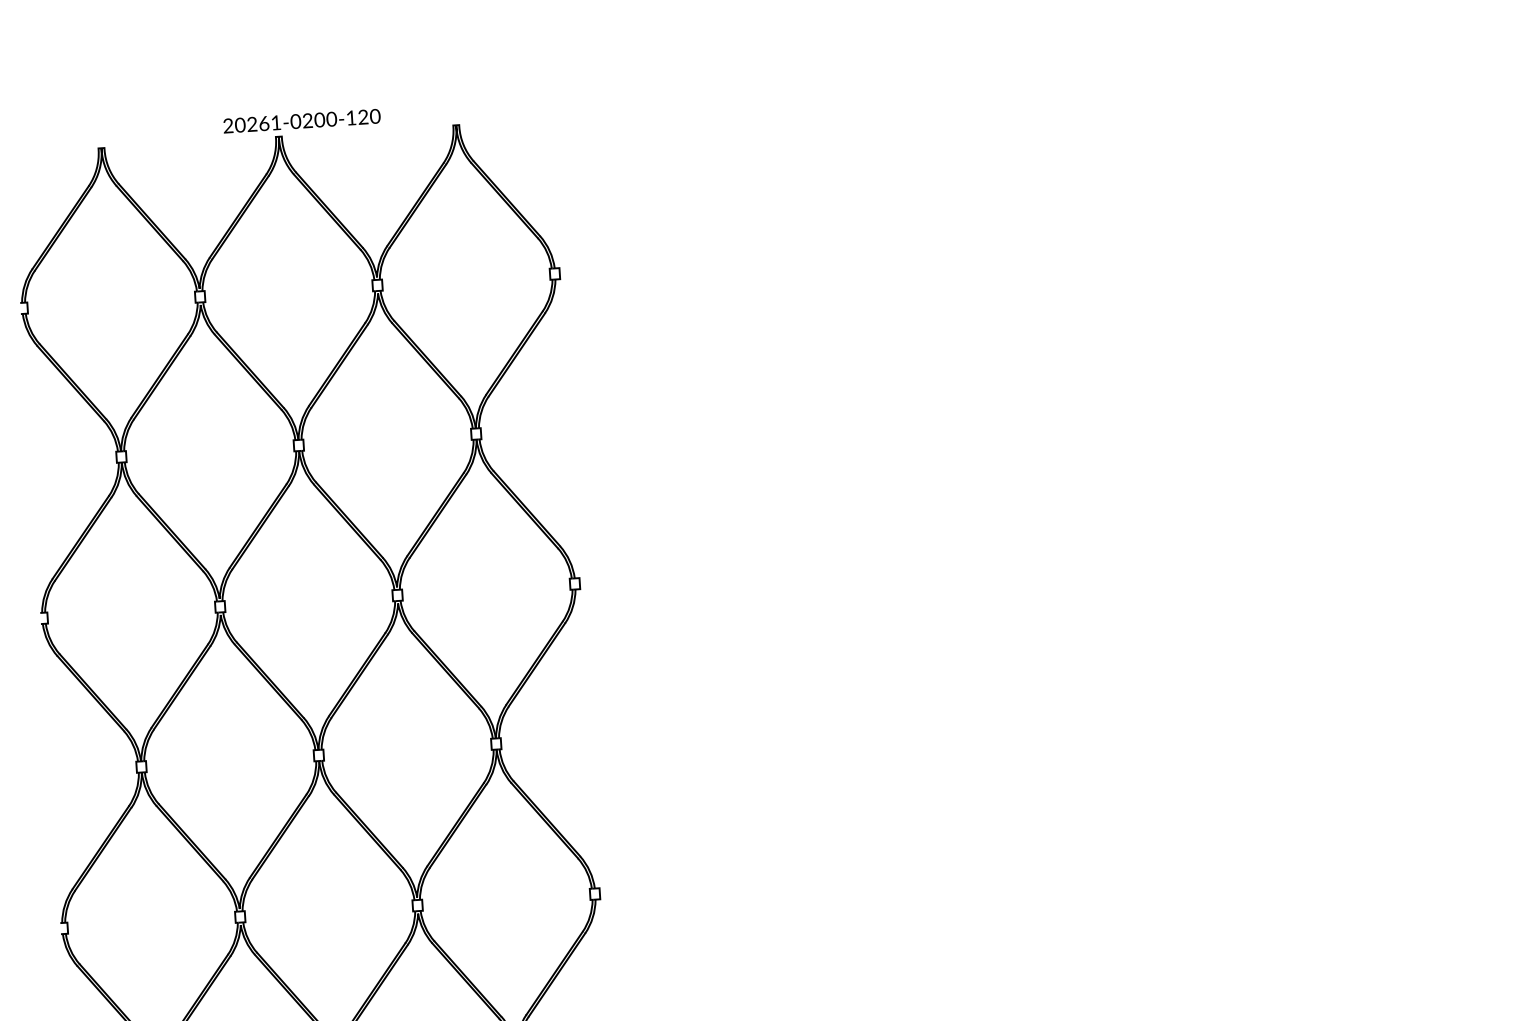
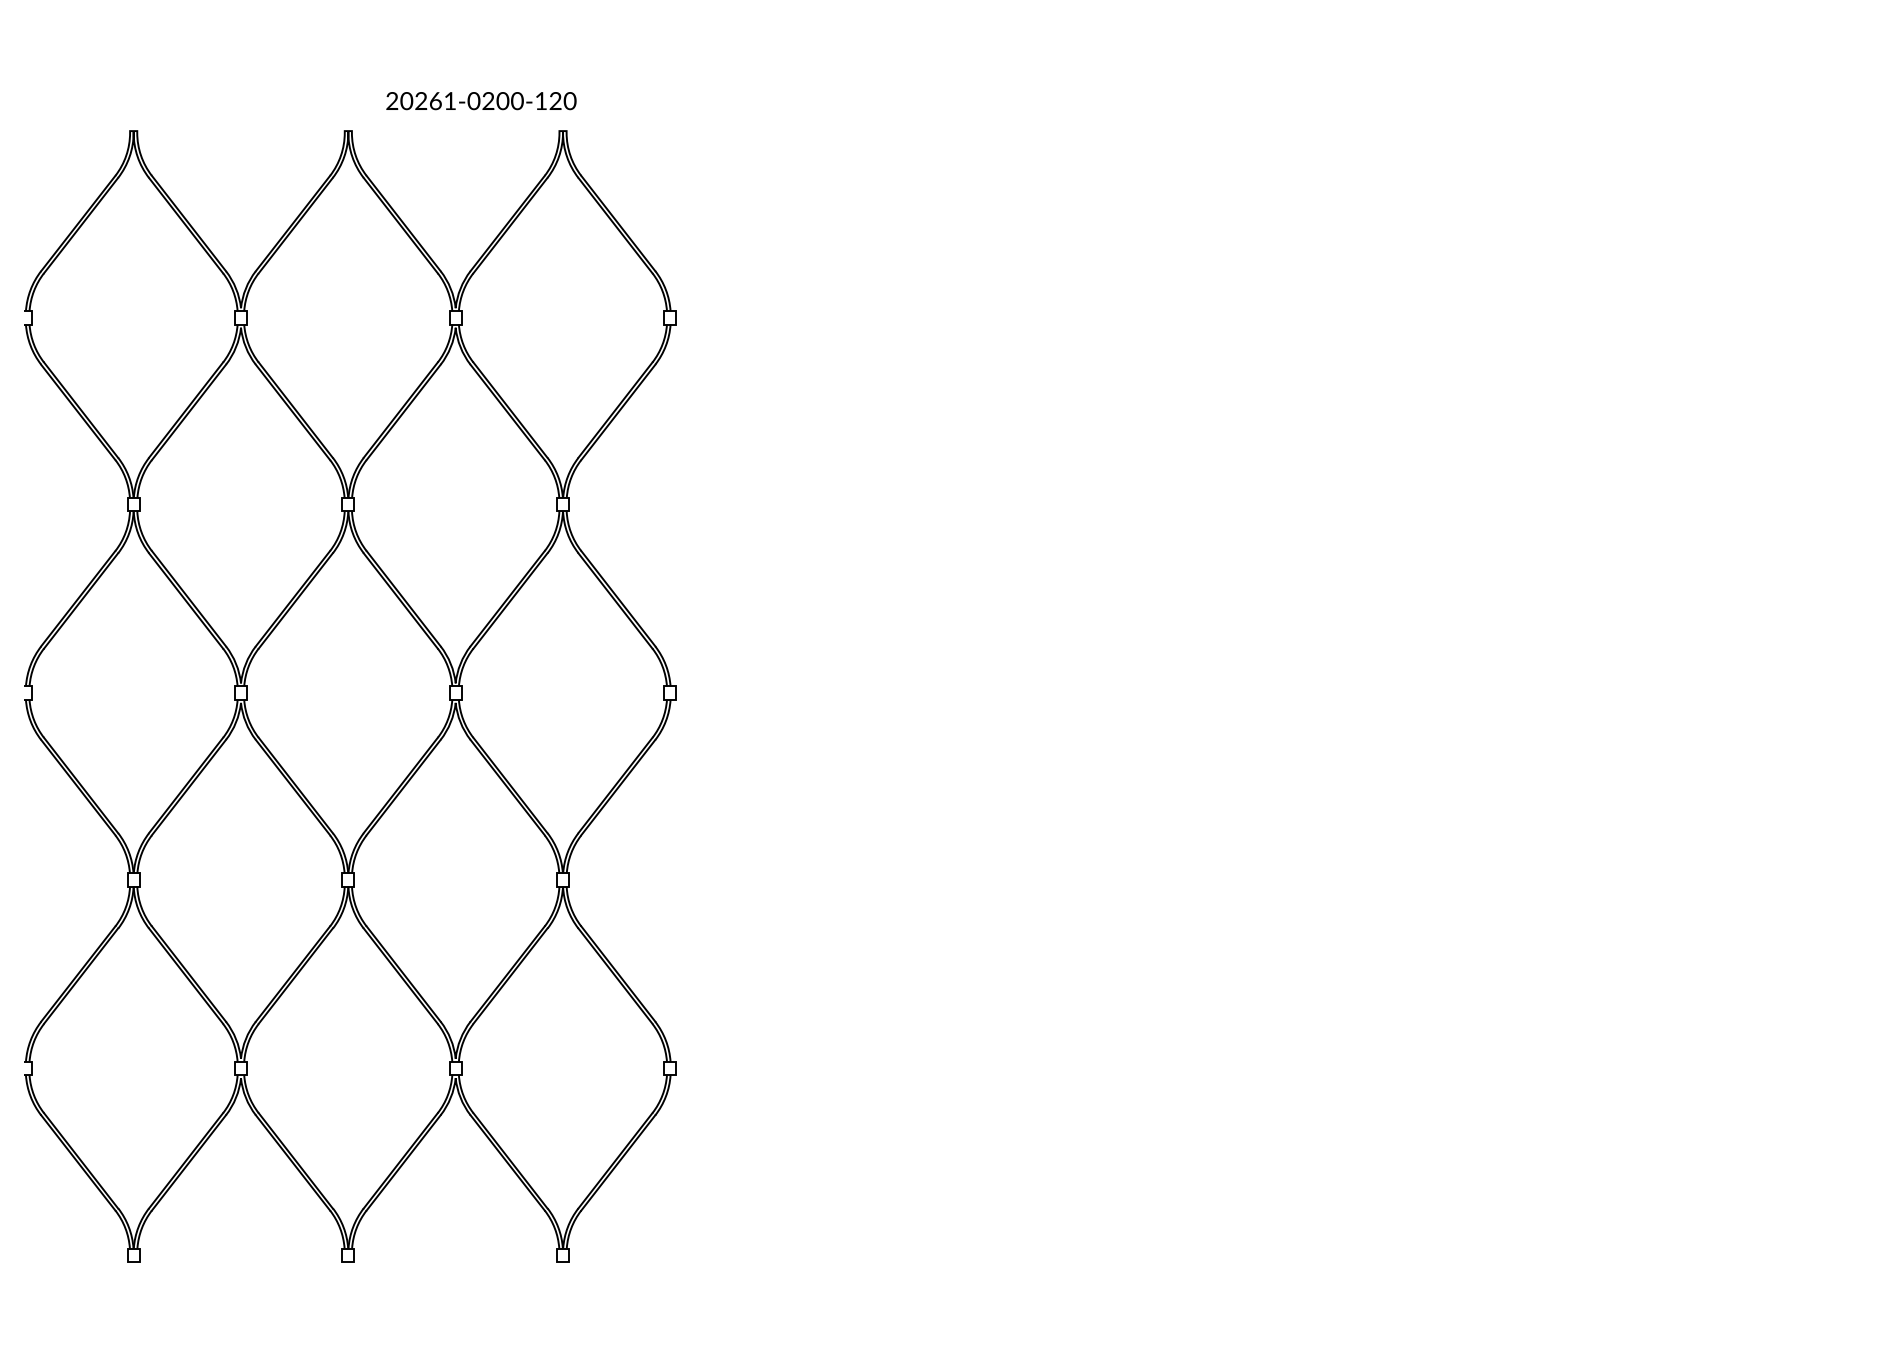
text: (302, 121) -> (481, 101), moved

